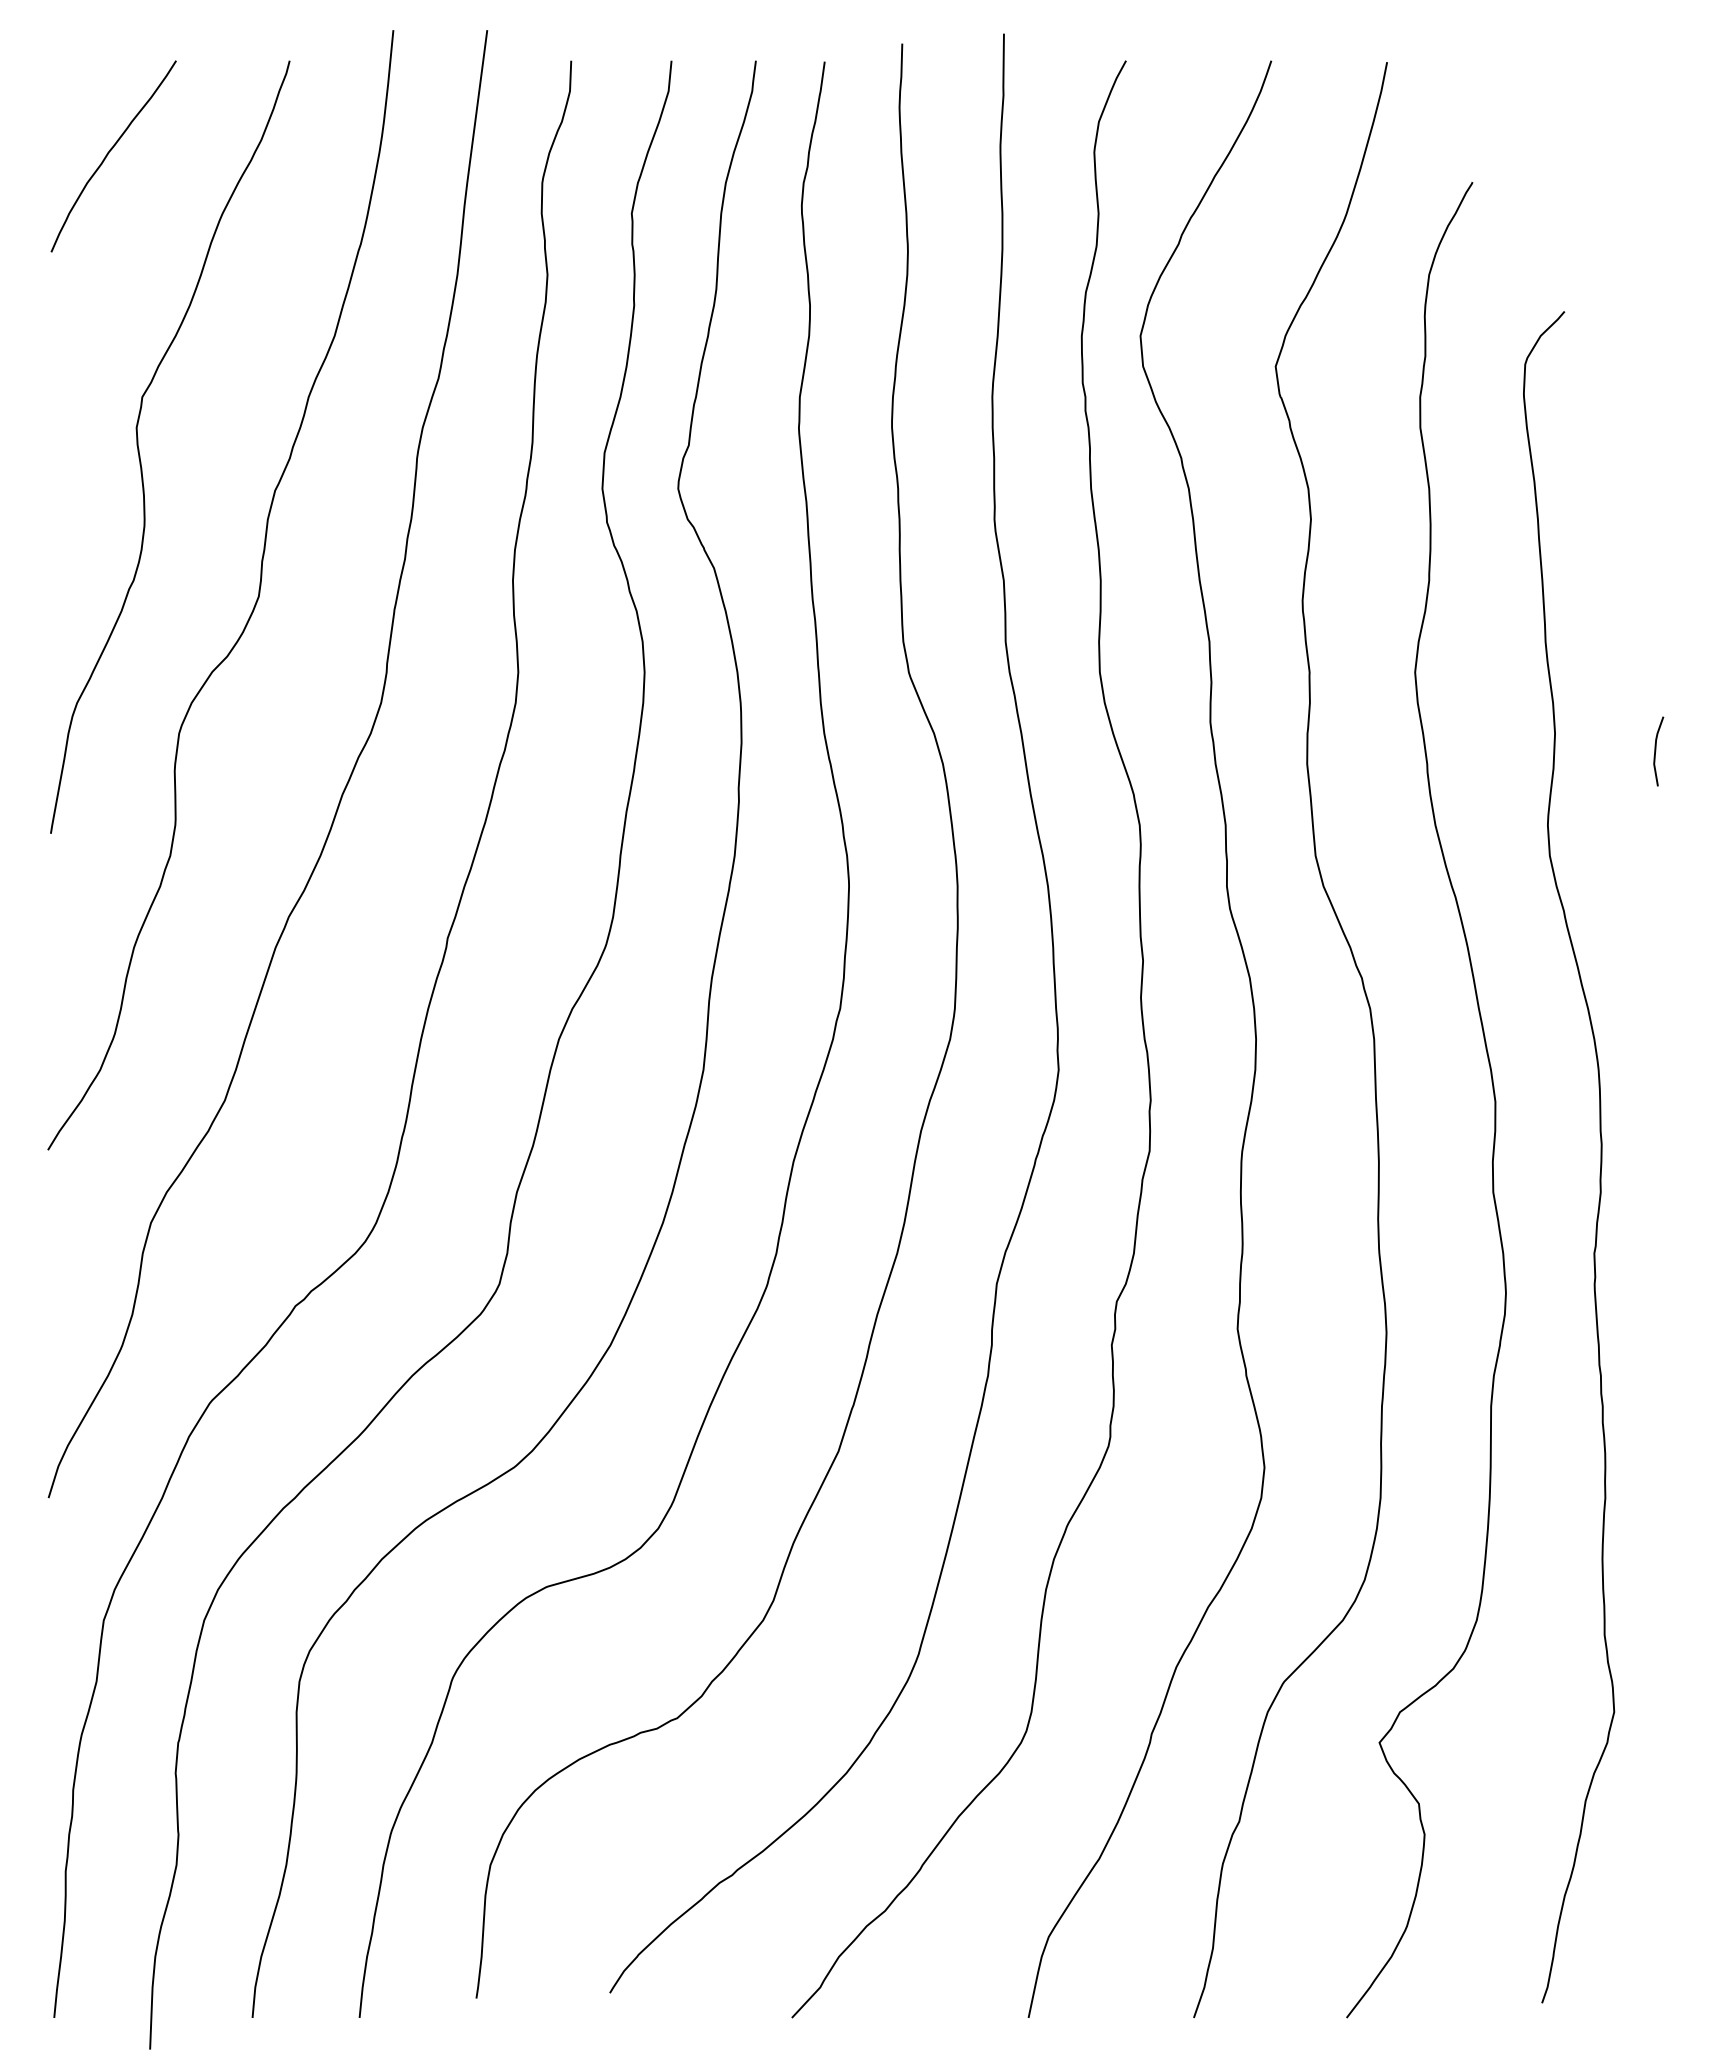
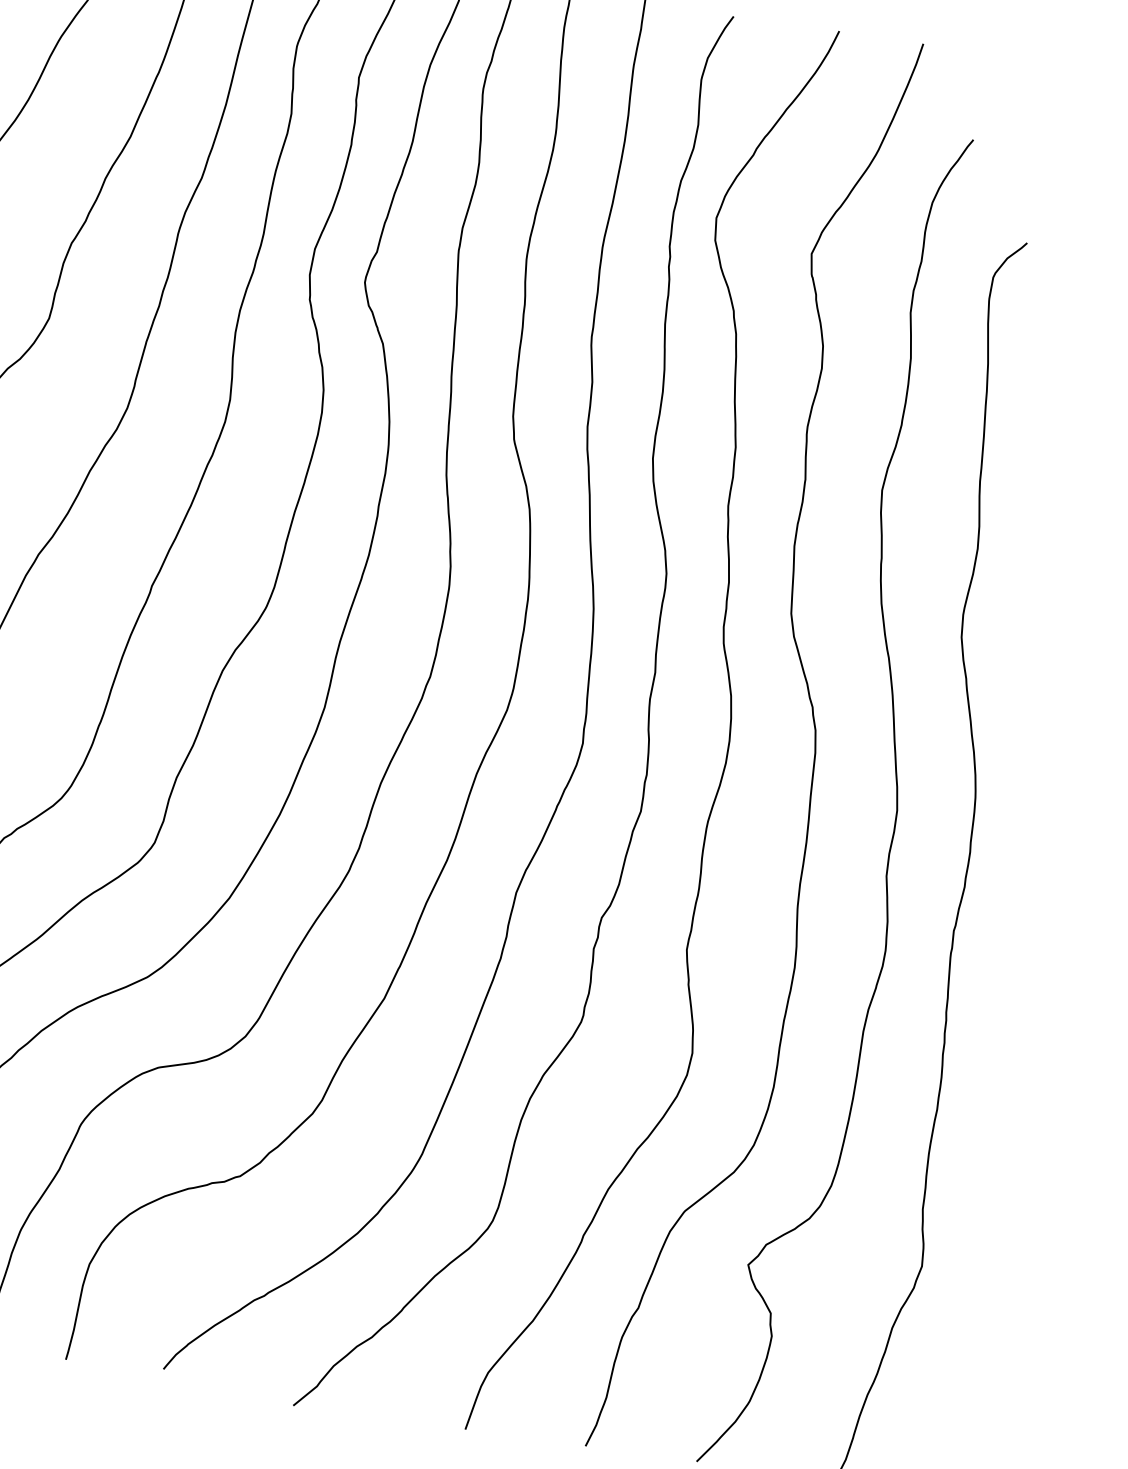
line: (1656, 751) -> (1049, 572), removed

